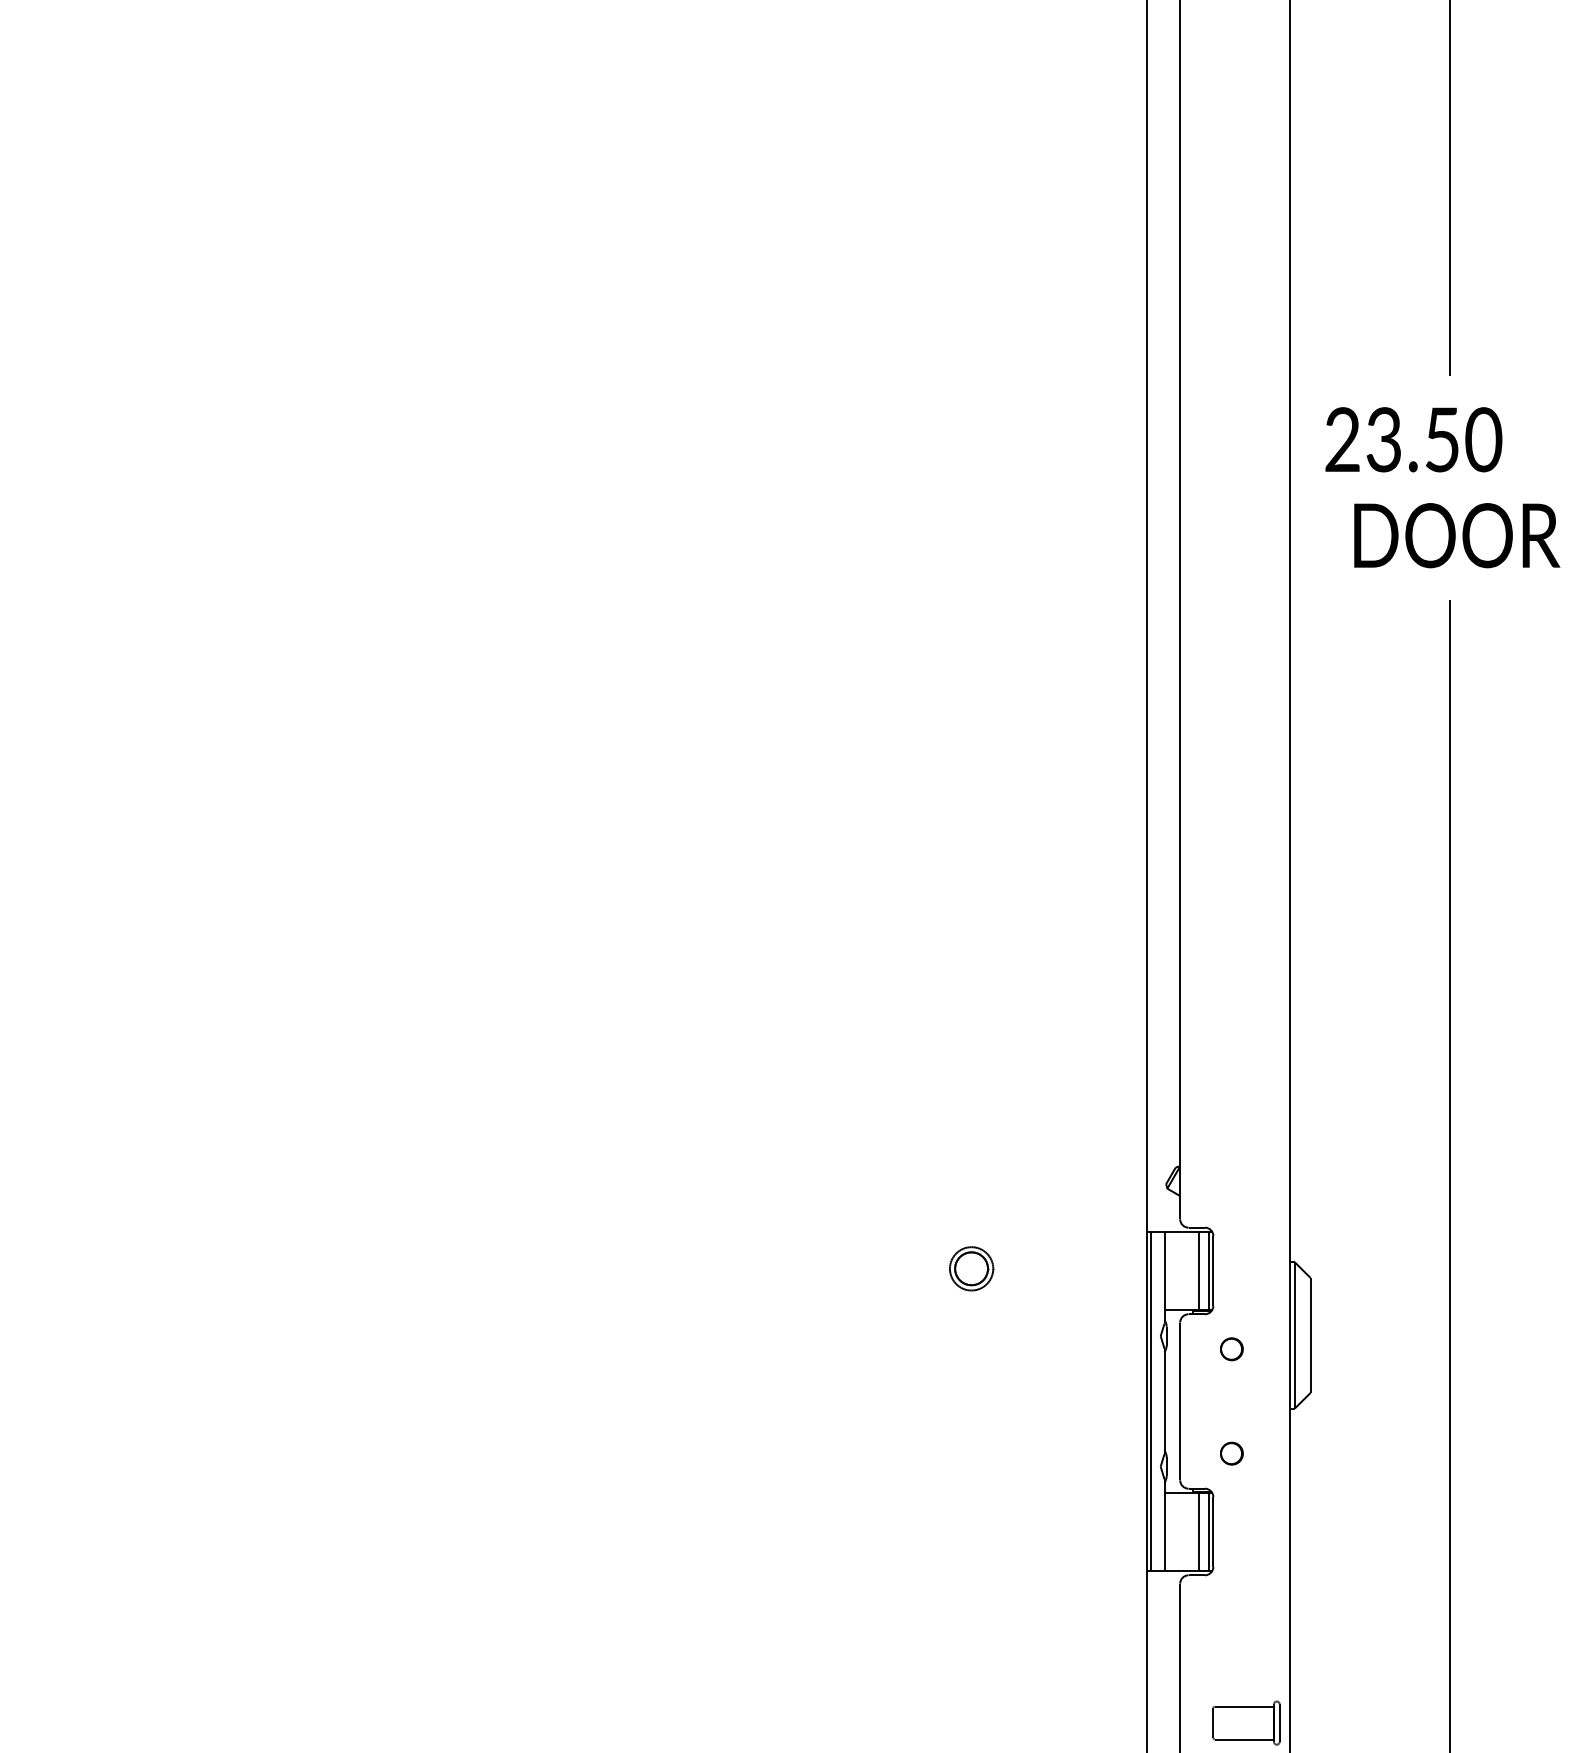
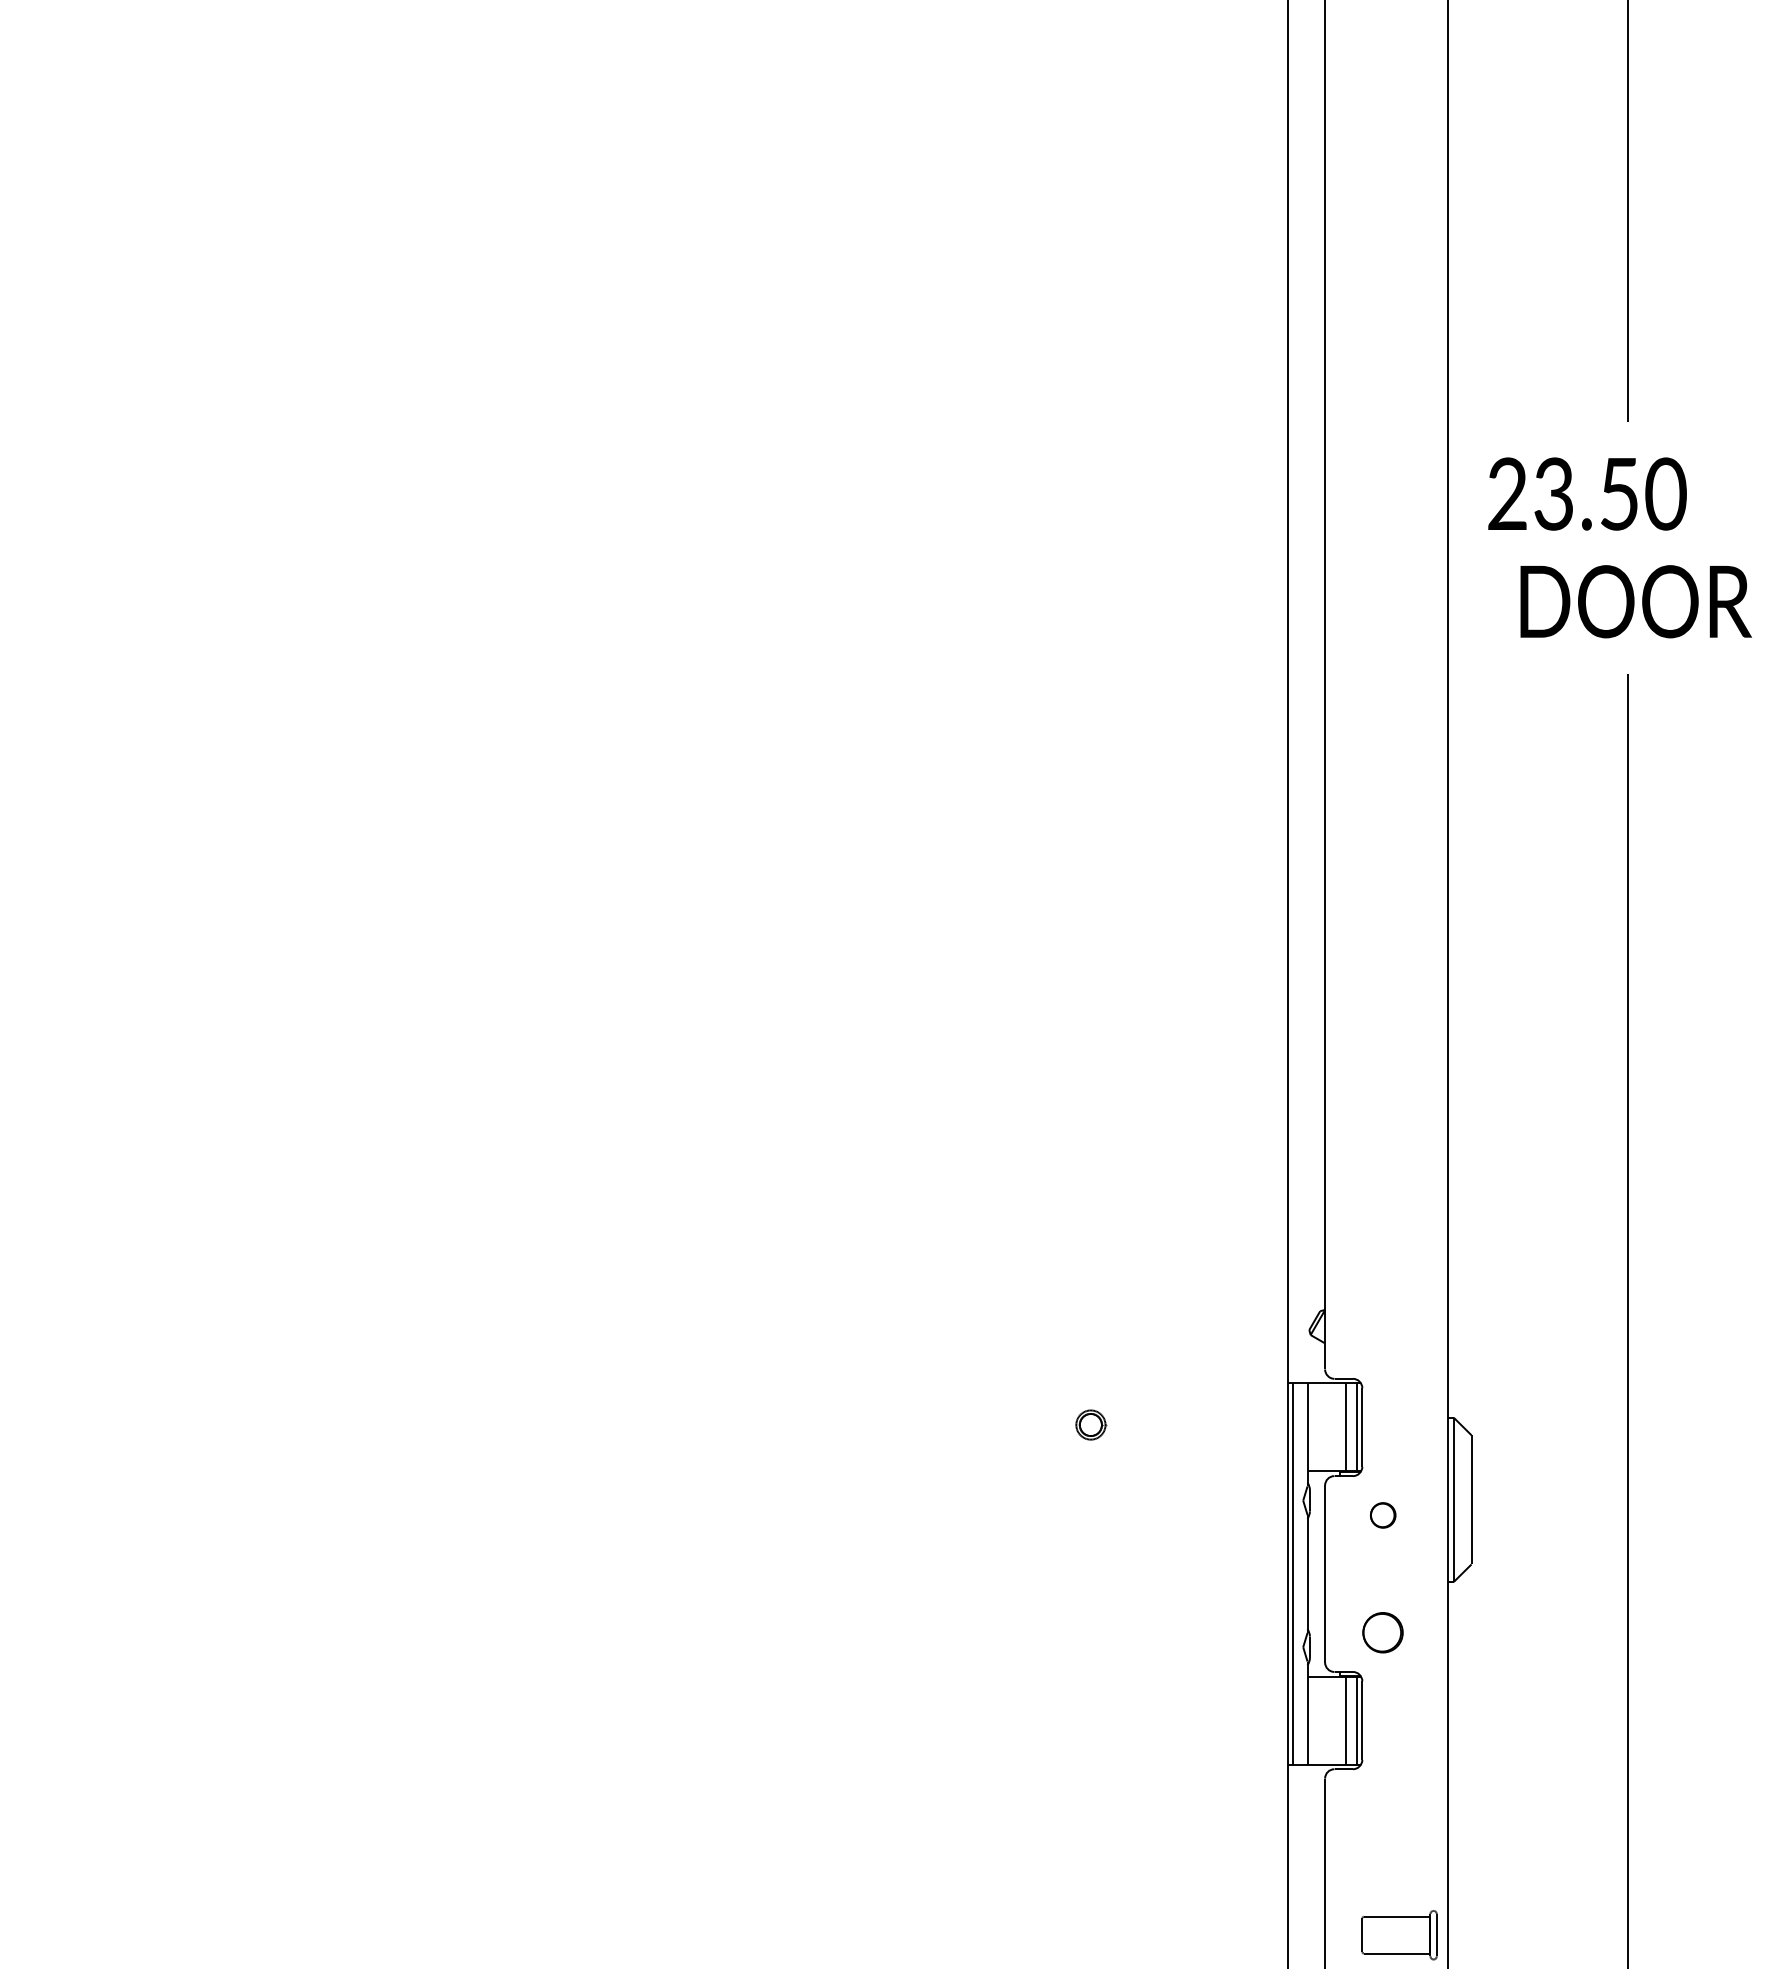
part: (971, 1268) -> (1090, 1424), size x0.6
part: (1232, 1453) -> (1383, 1632), size x1.6

